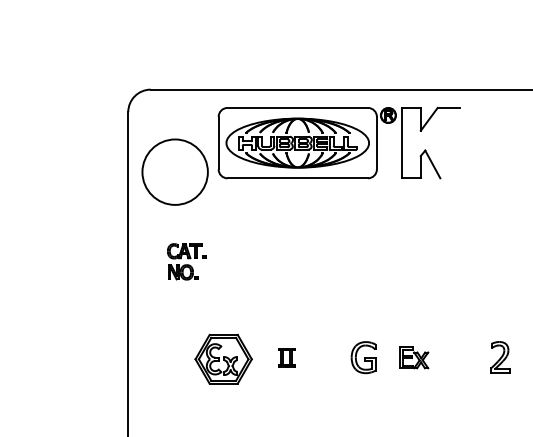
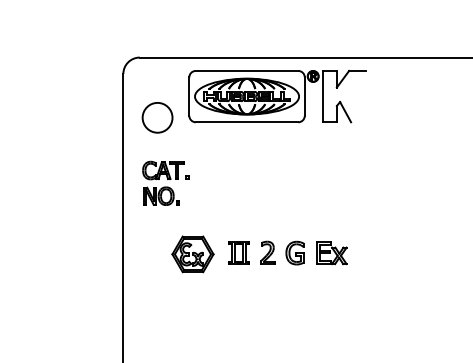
circle: (175, 171) -> (157, 117), size x0.62
part: (186, 260) -> (165, 182), size x1.67
part: (286, 356) -> (238, 252), size x1.67
part: (499, 356) -> (267, 252), moved
part: (413, 358) -> (331, 253), size x1.43

